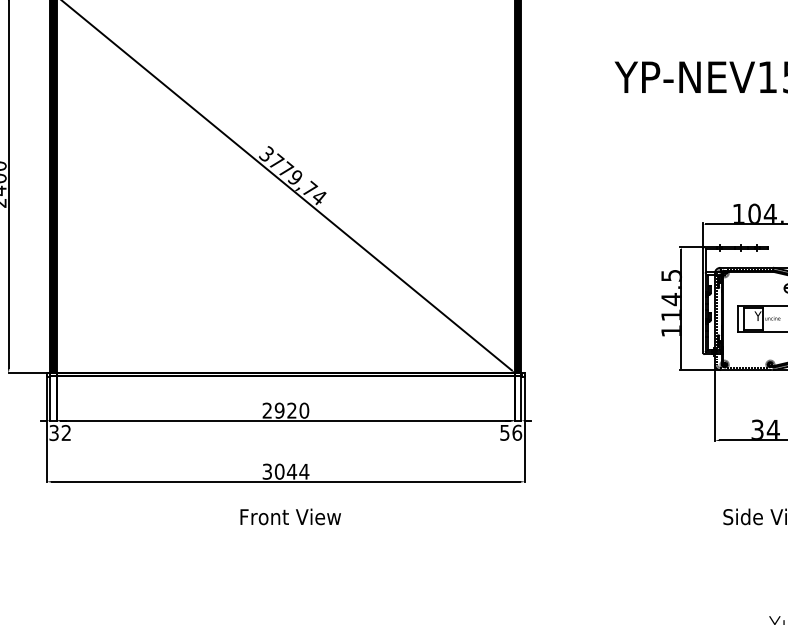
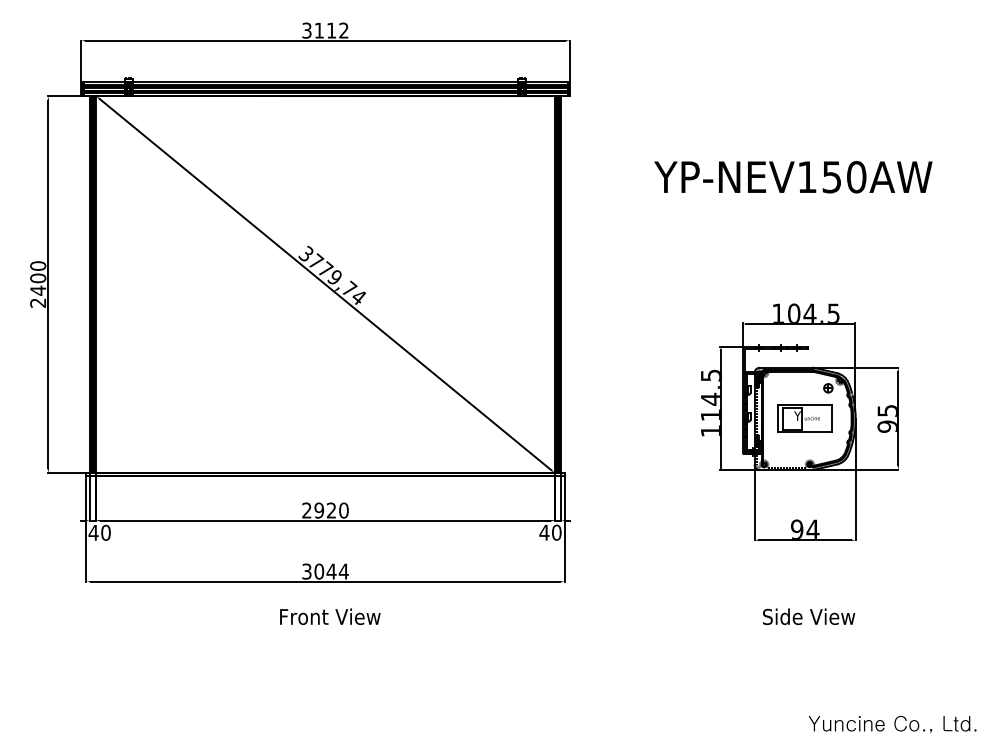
text: (757, 428) -> (797, 528), 34 -> 94
text: (59, 432) -> (99, 532), 32 -> 40
text: (510, 432) -> (550, 532), 56 -> 40

